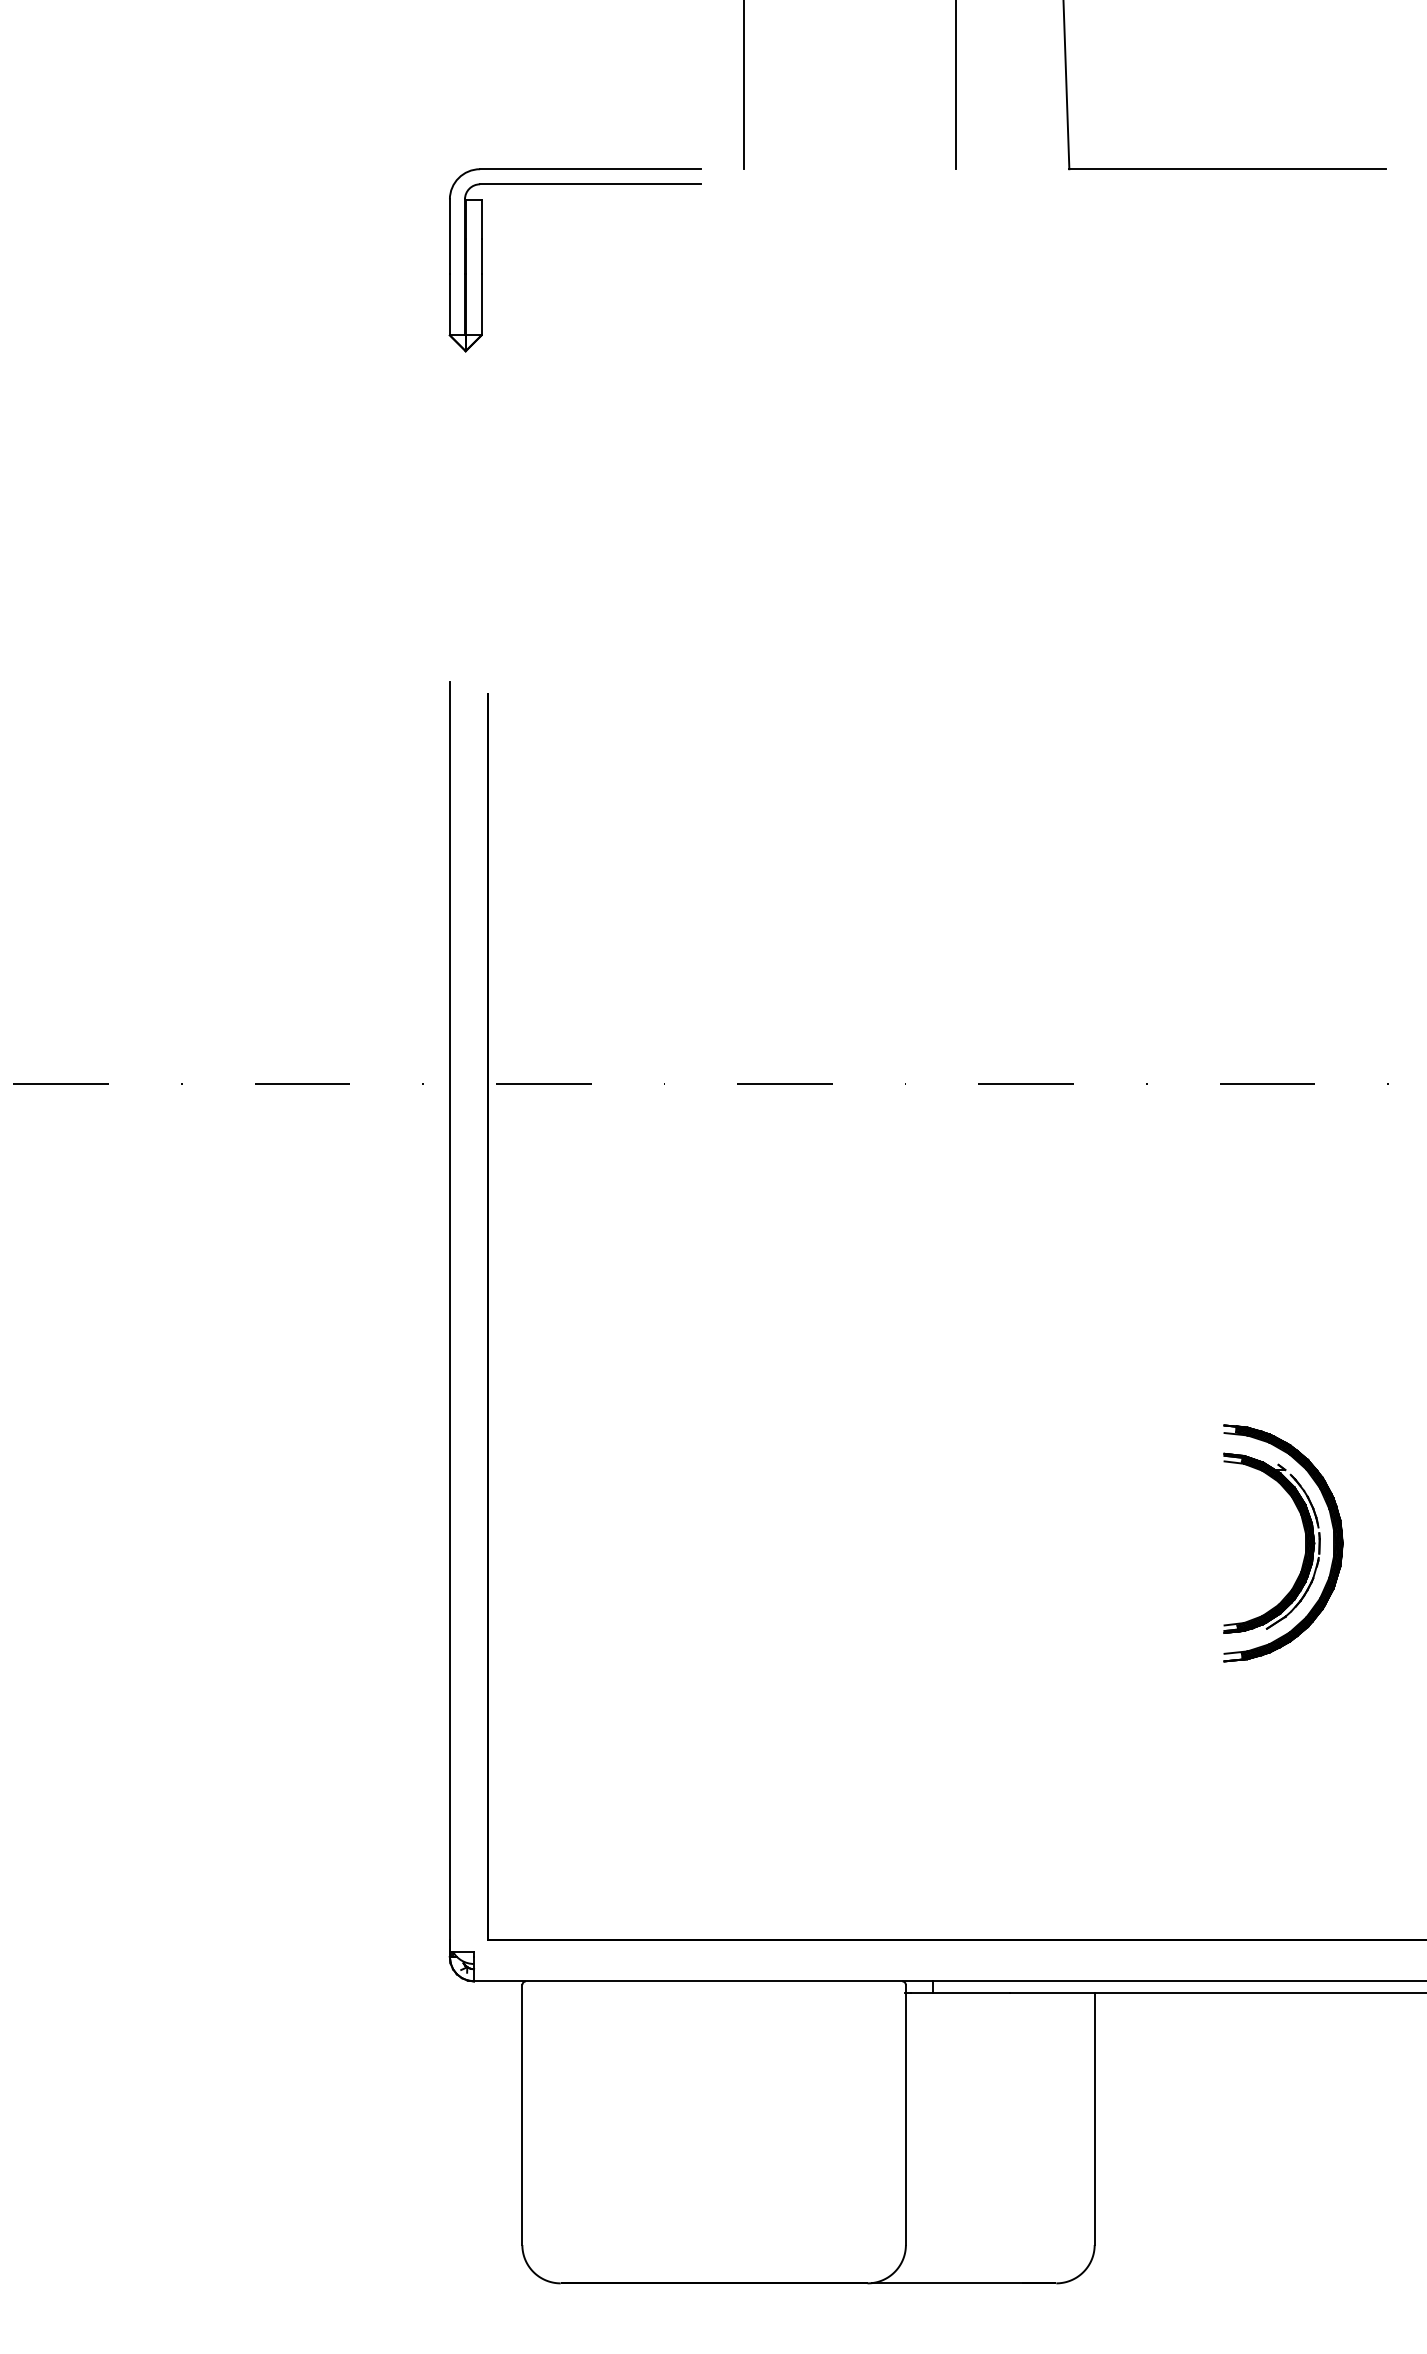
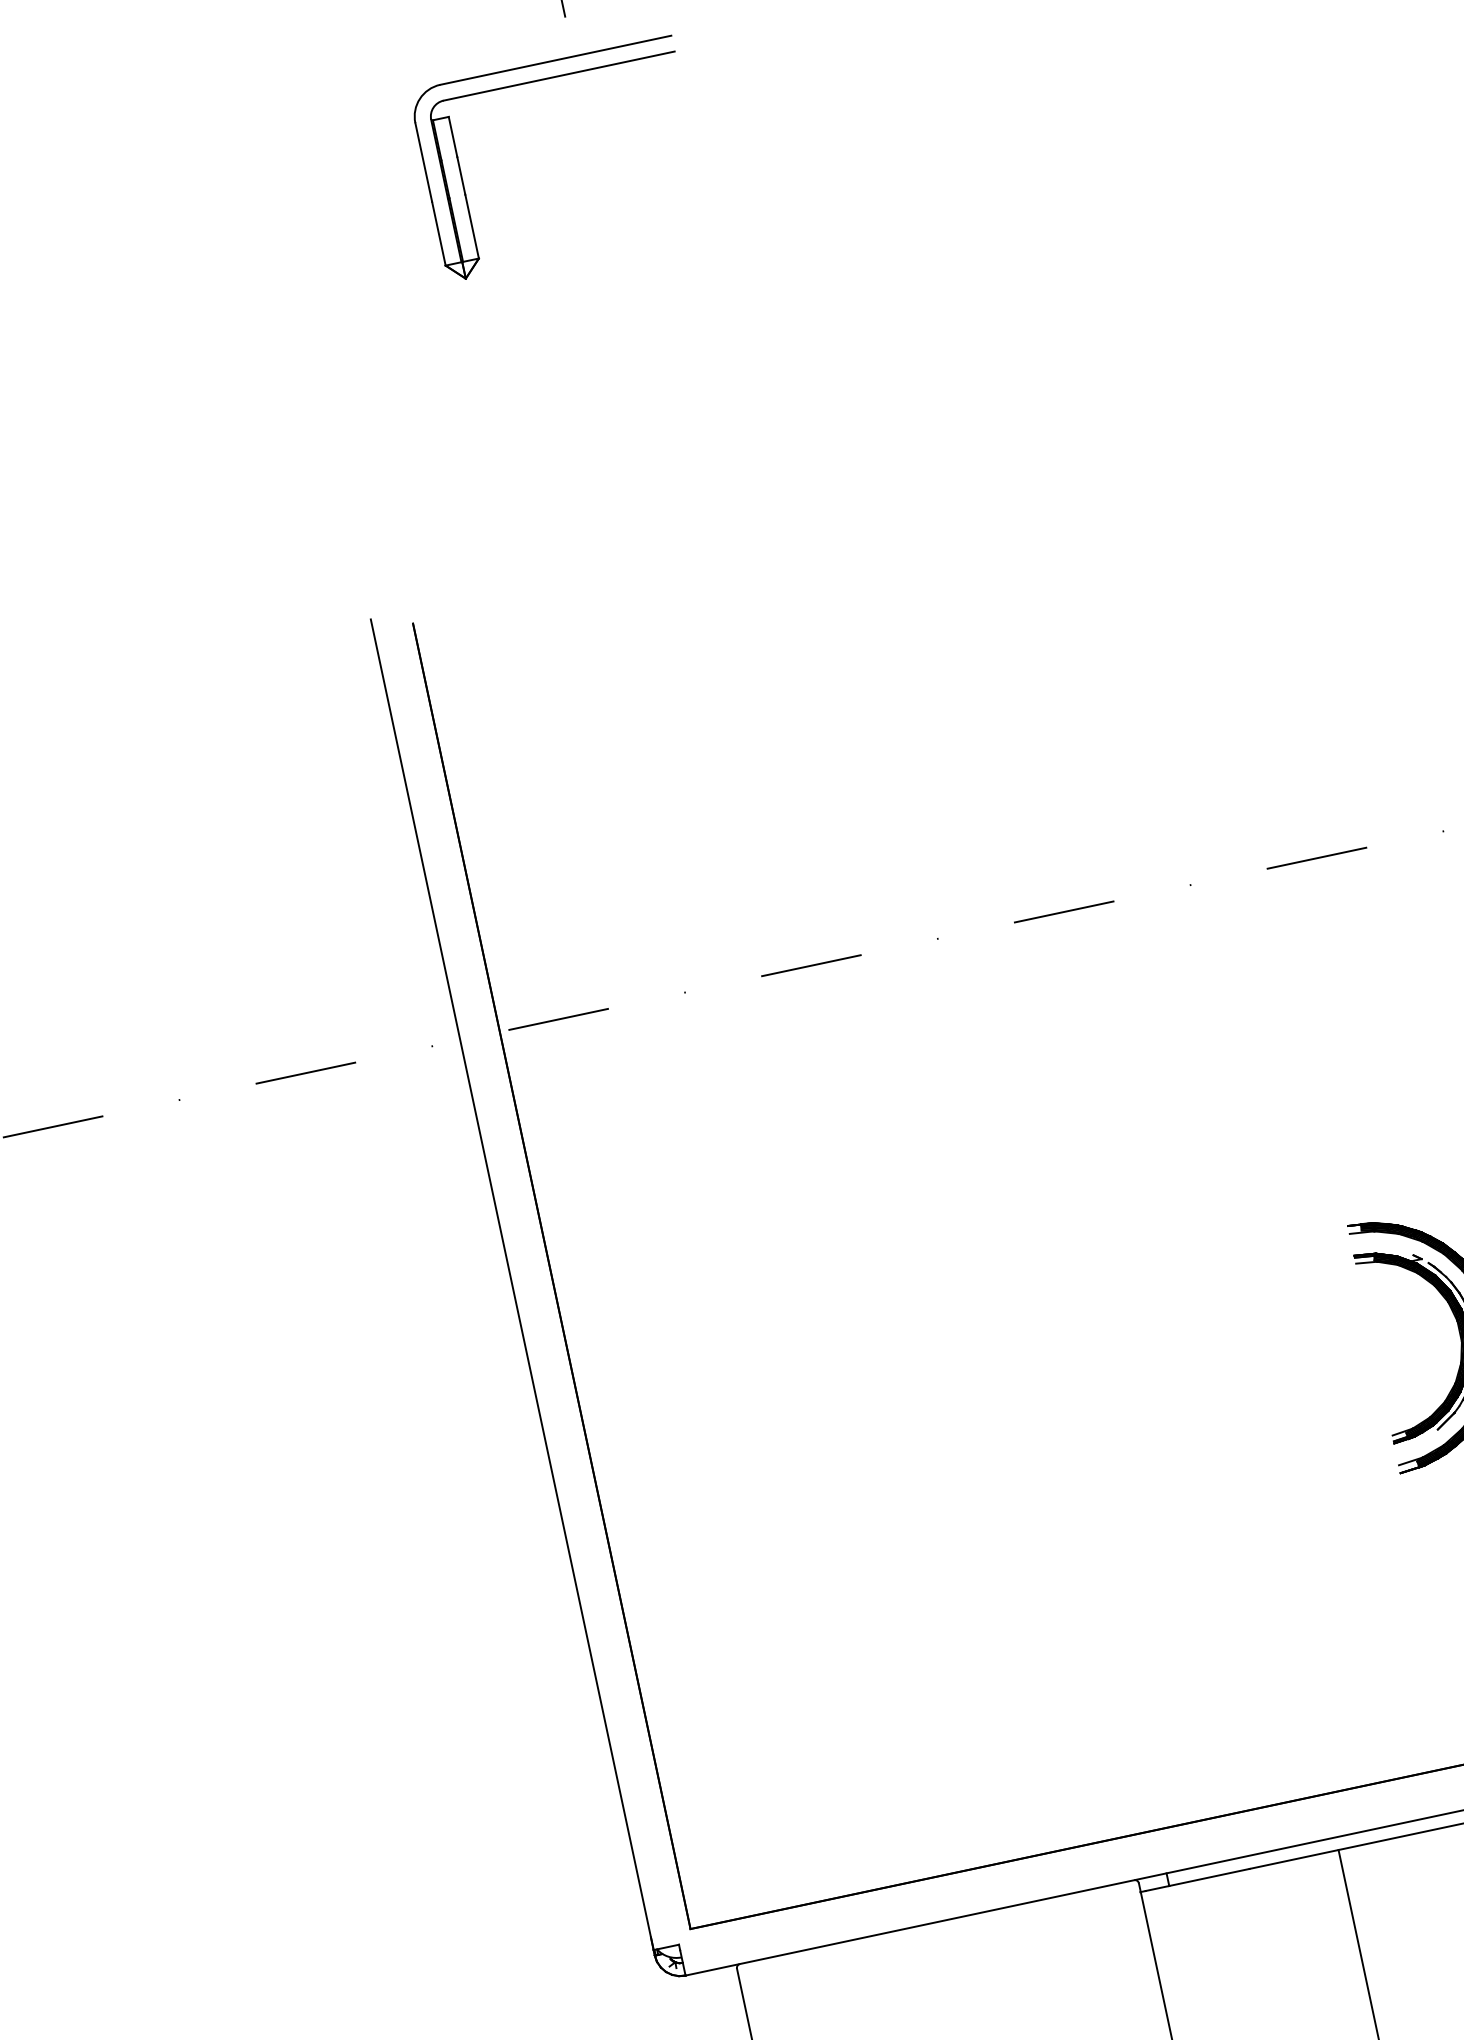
part: (574, 184) -> (542, 79), moved

